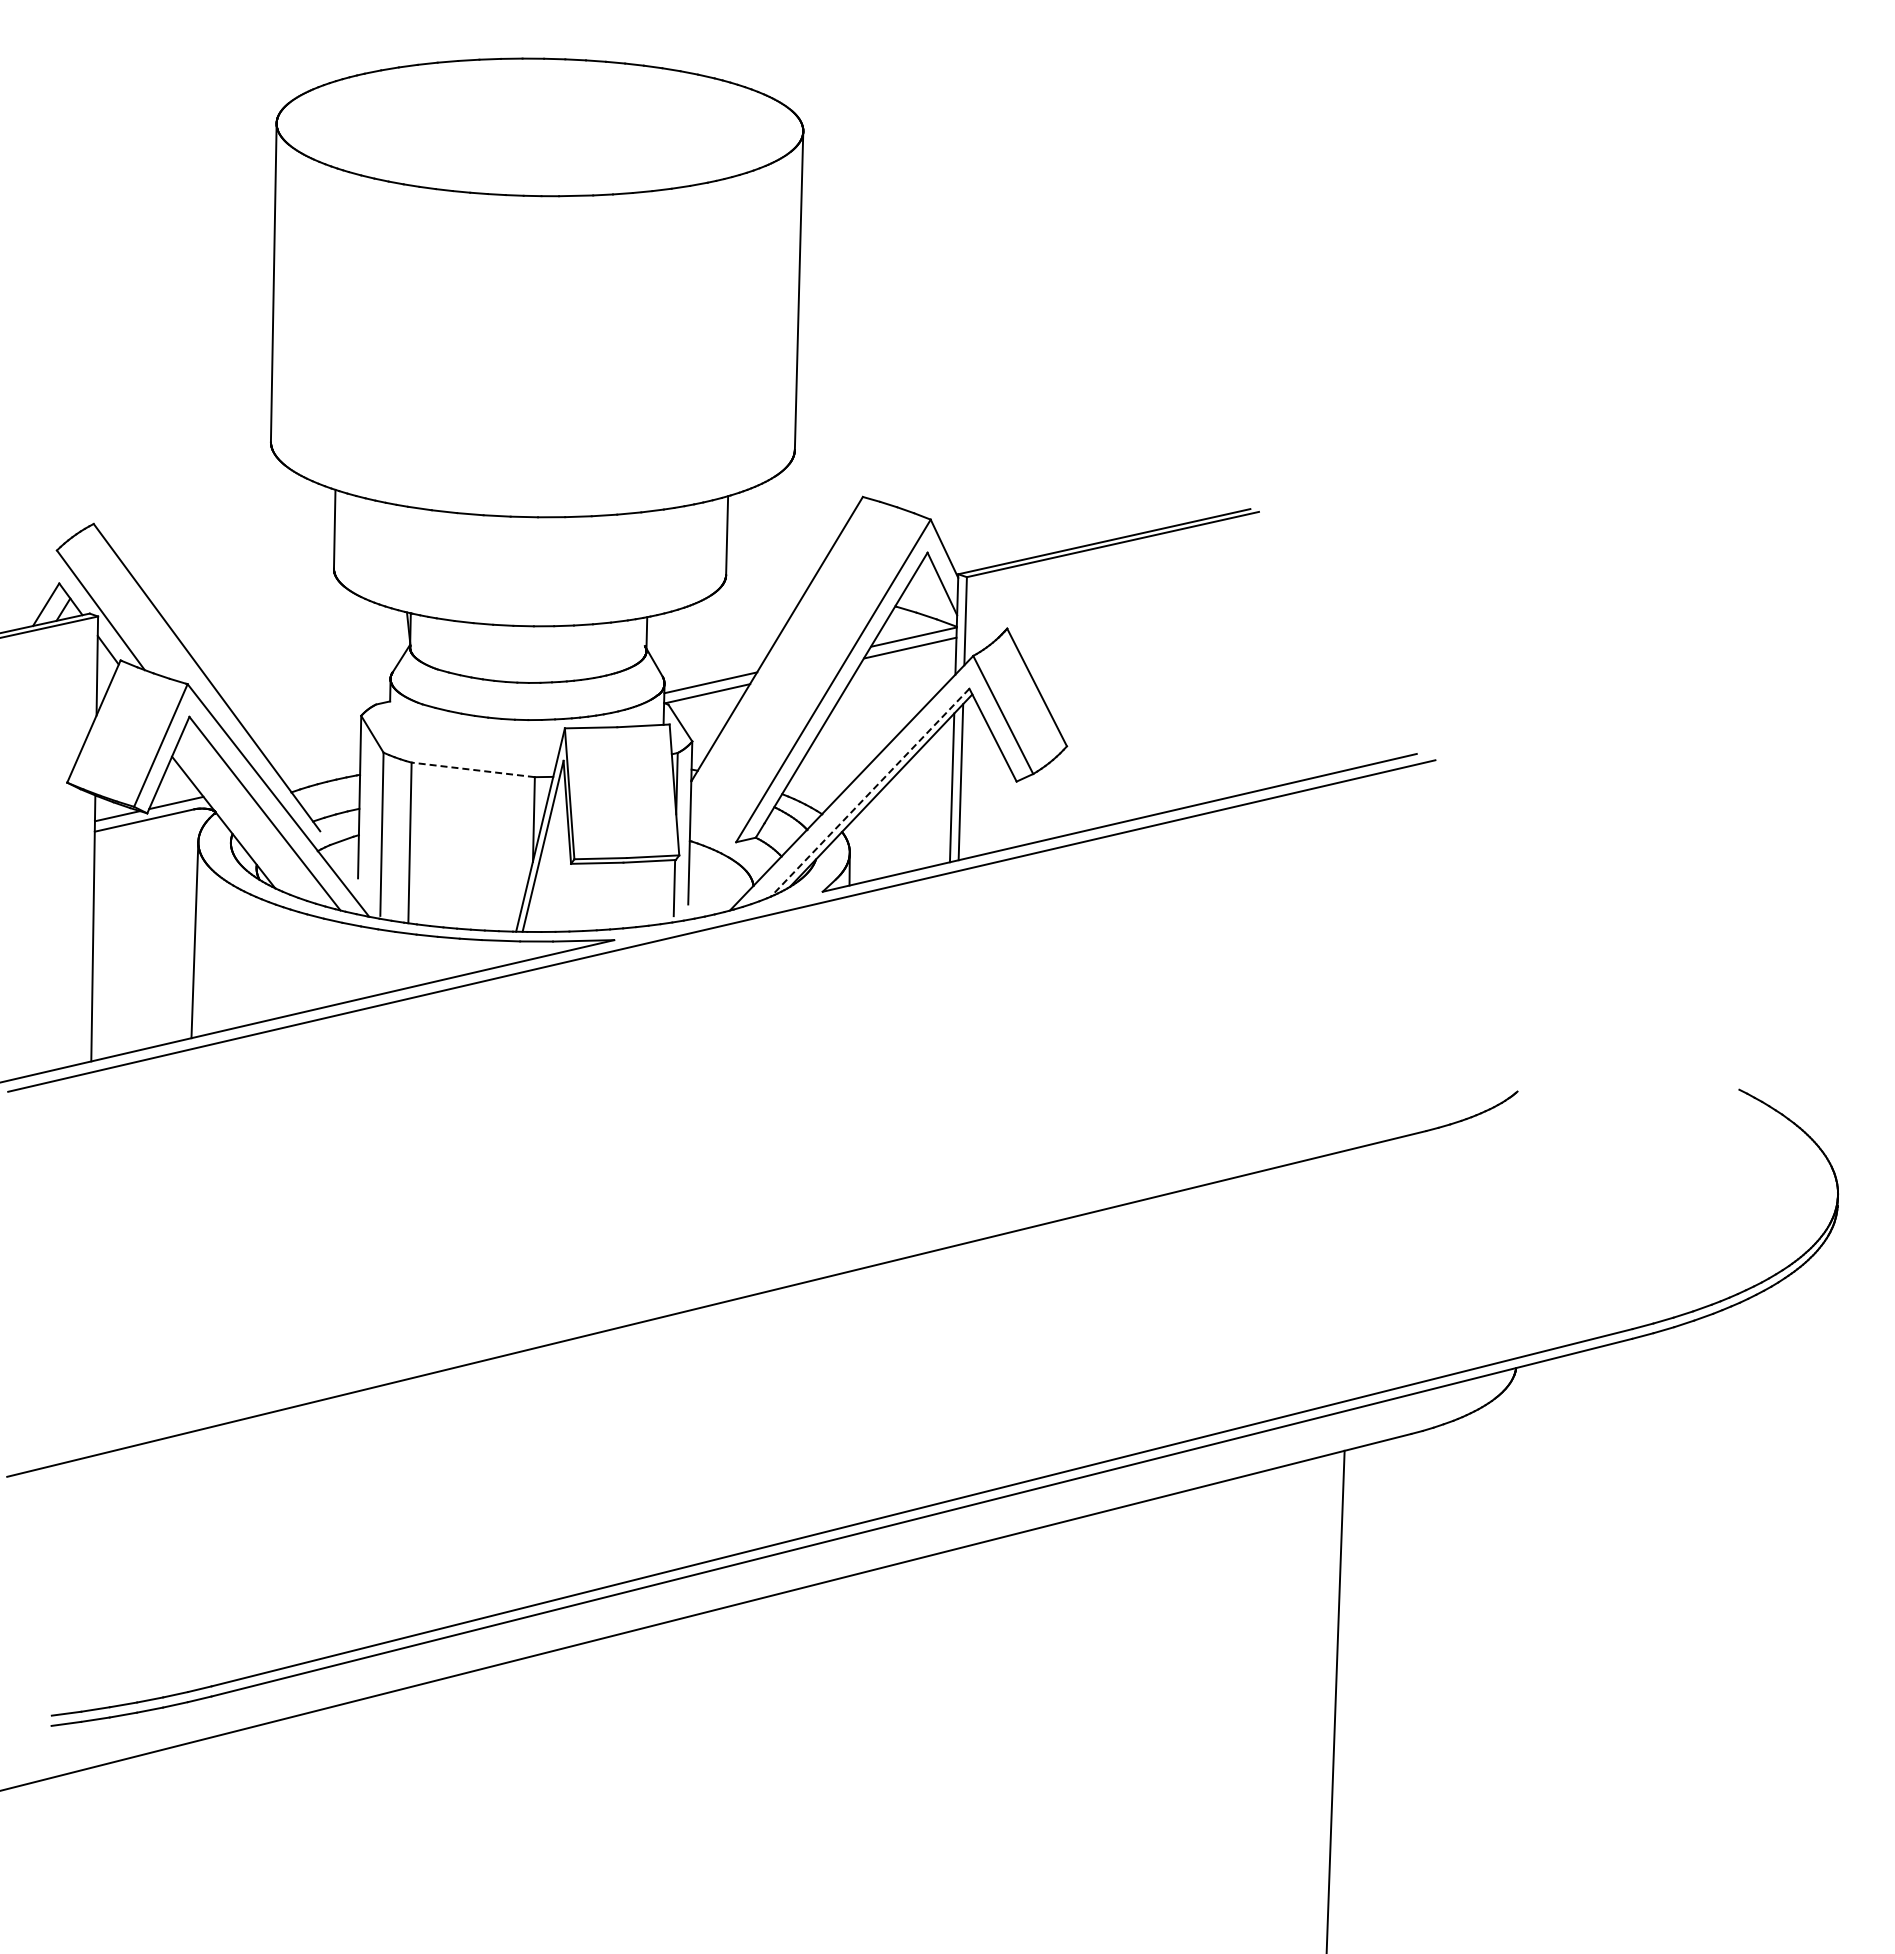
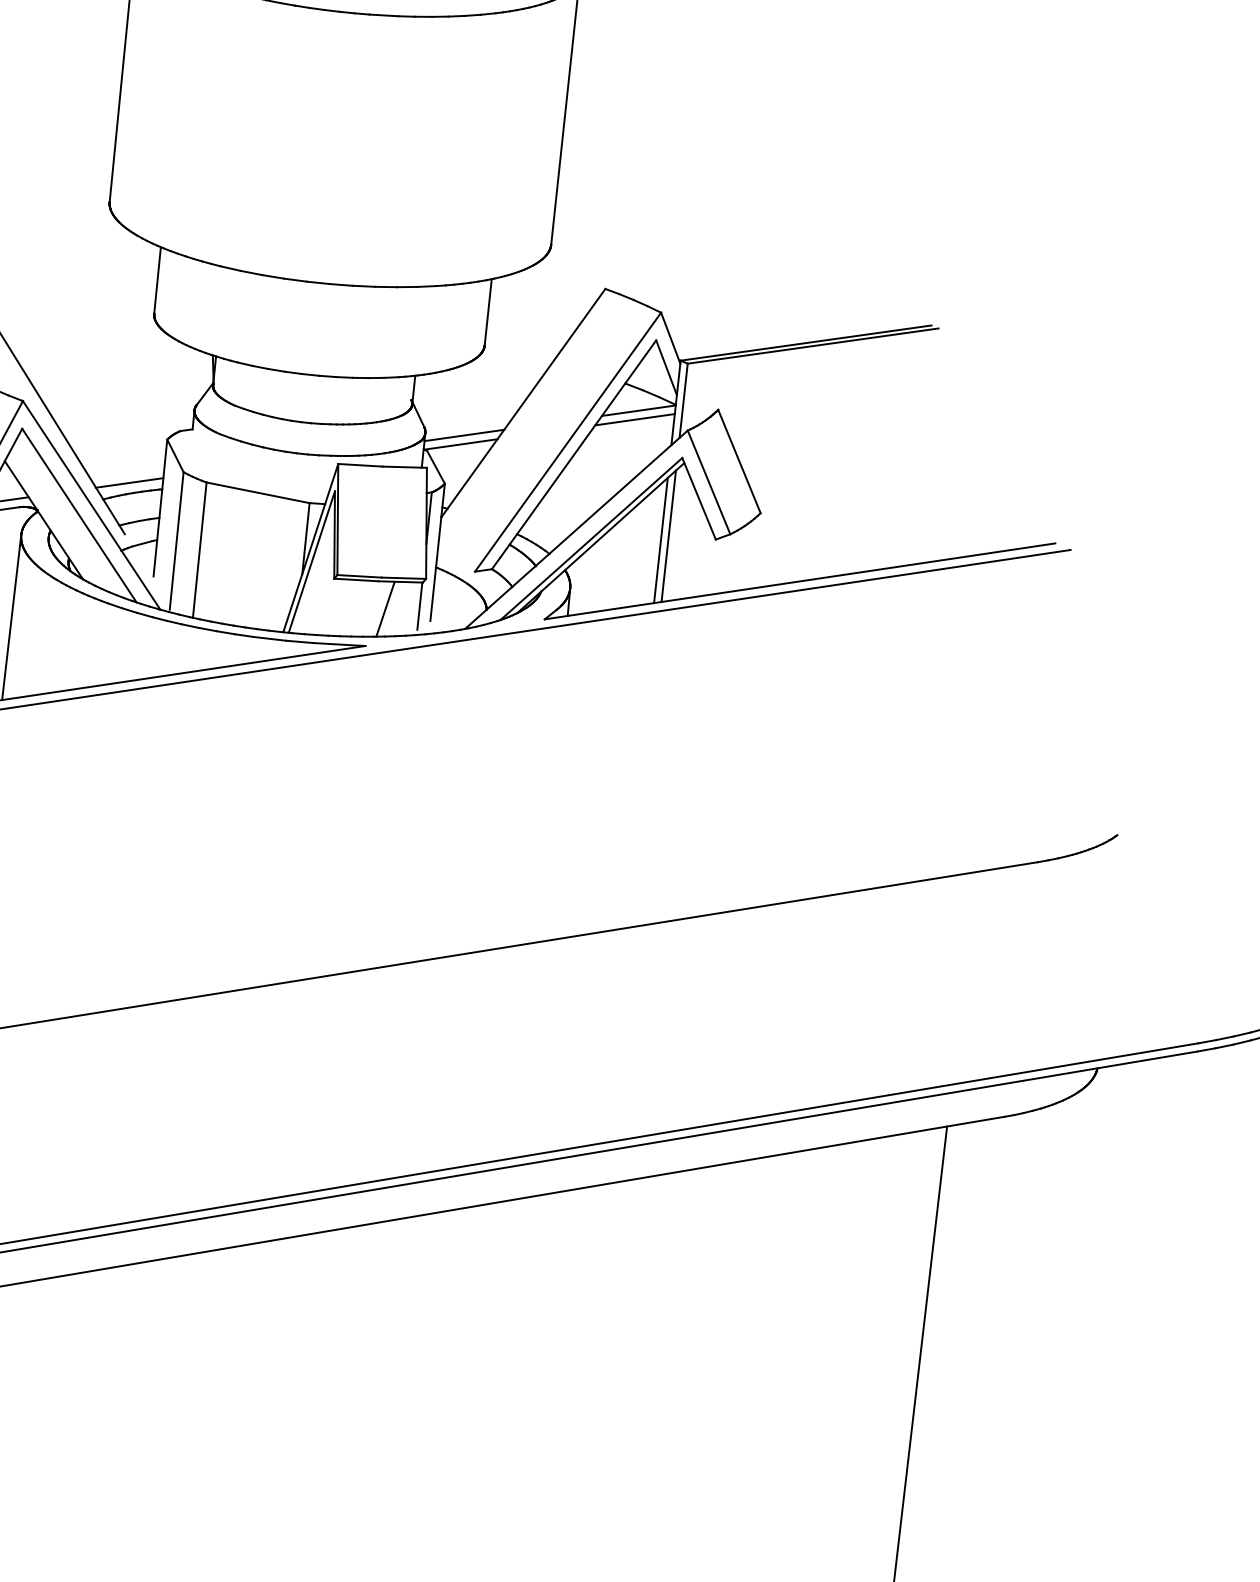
line: (472, 769) -> (257, 492), dashed -> solid
line: (320, 770) -> (129, 482), added
line: (870, 792) -> (591, 538), dashed -> solid
line: (634, 894) -> (385, 608), added

